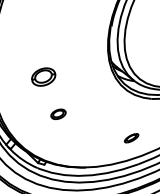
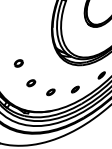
part: (42, 76) -> (18, 63), size x0.62
part: (88, 135) -> (50, 92), added

